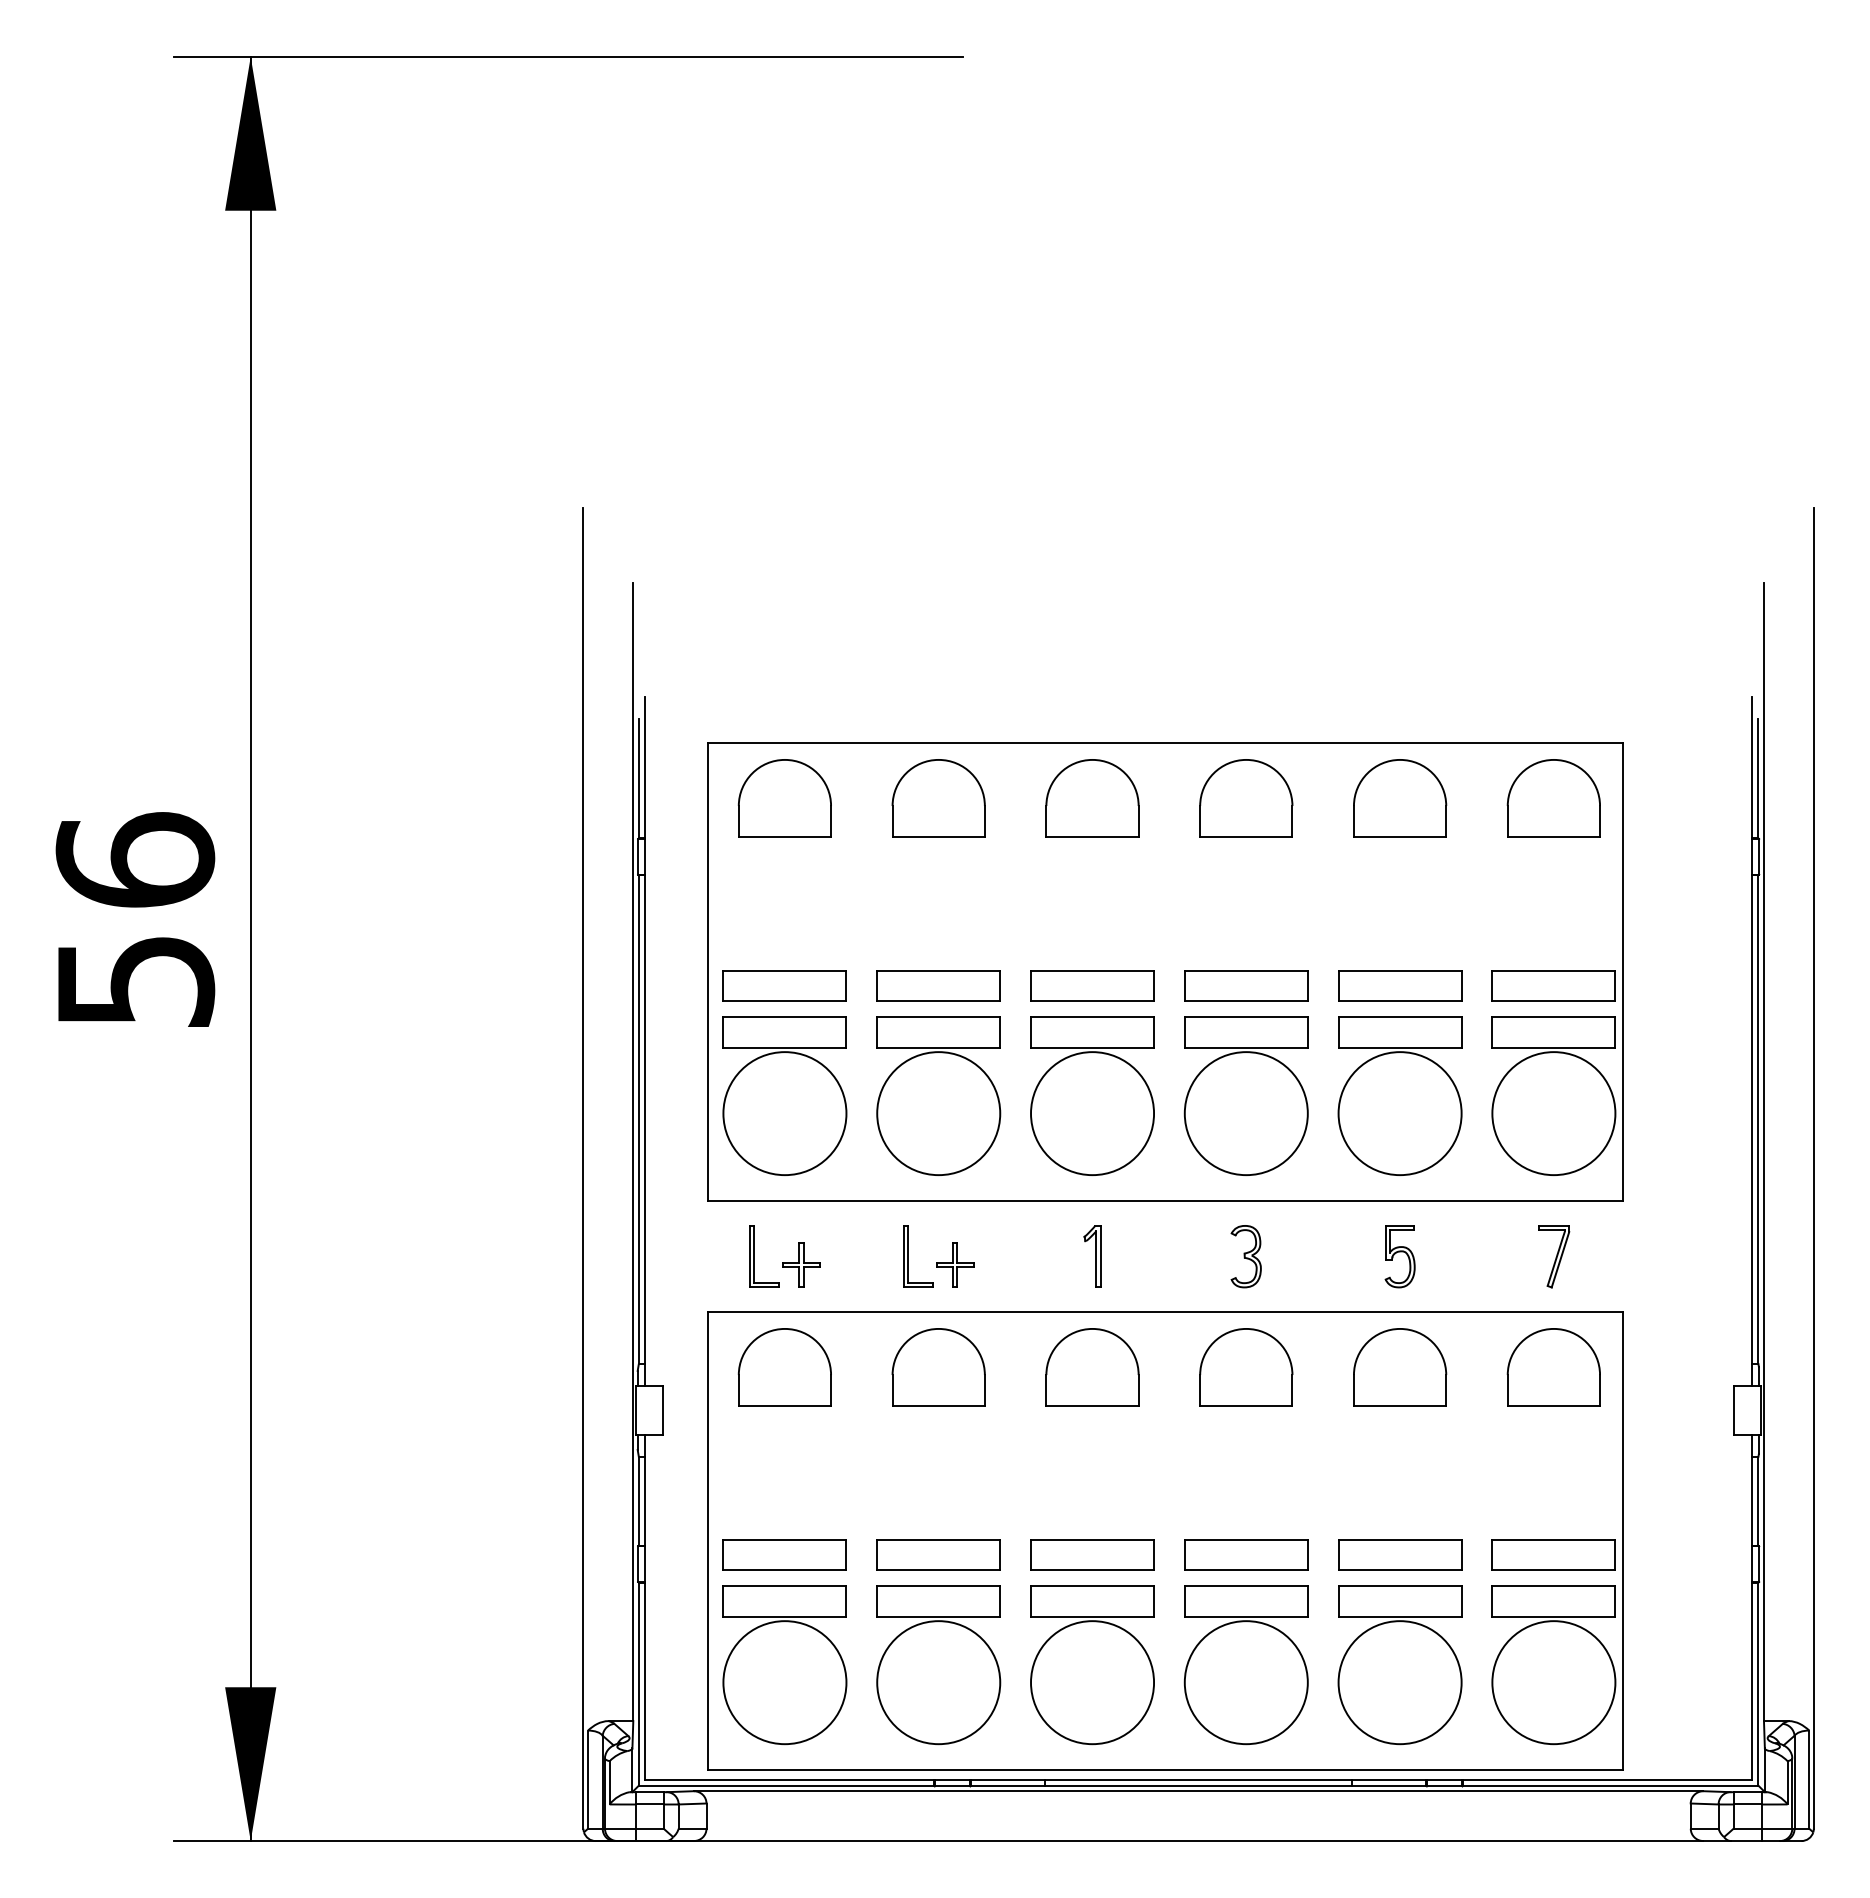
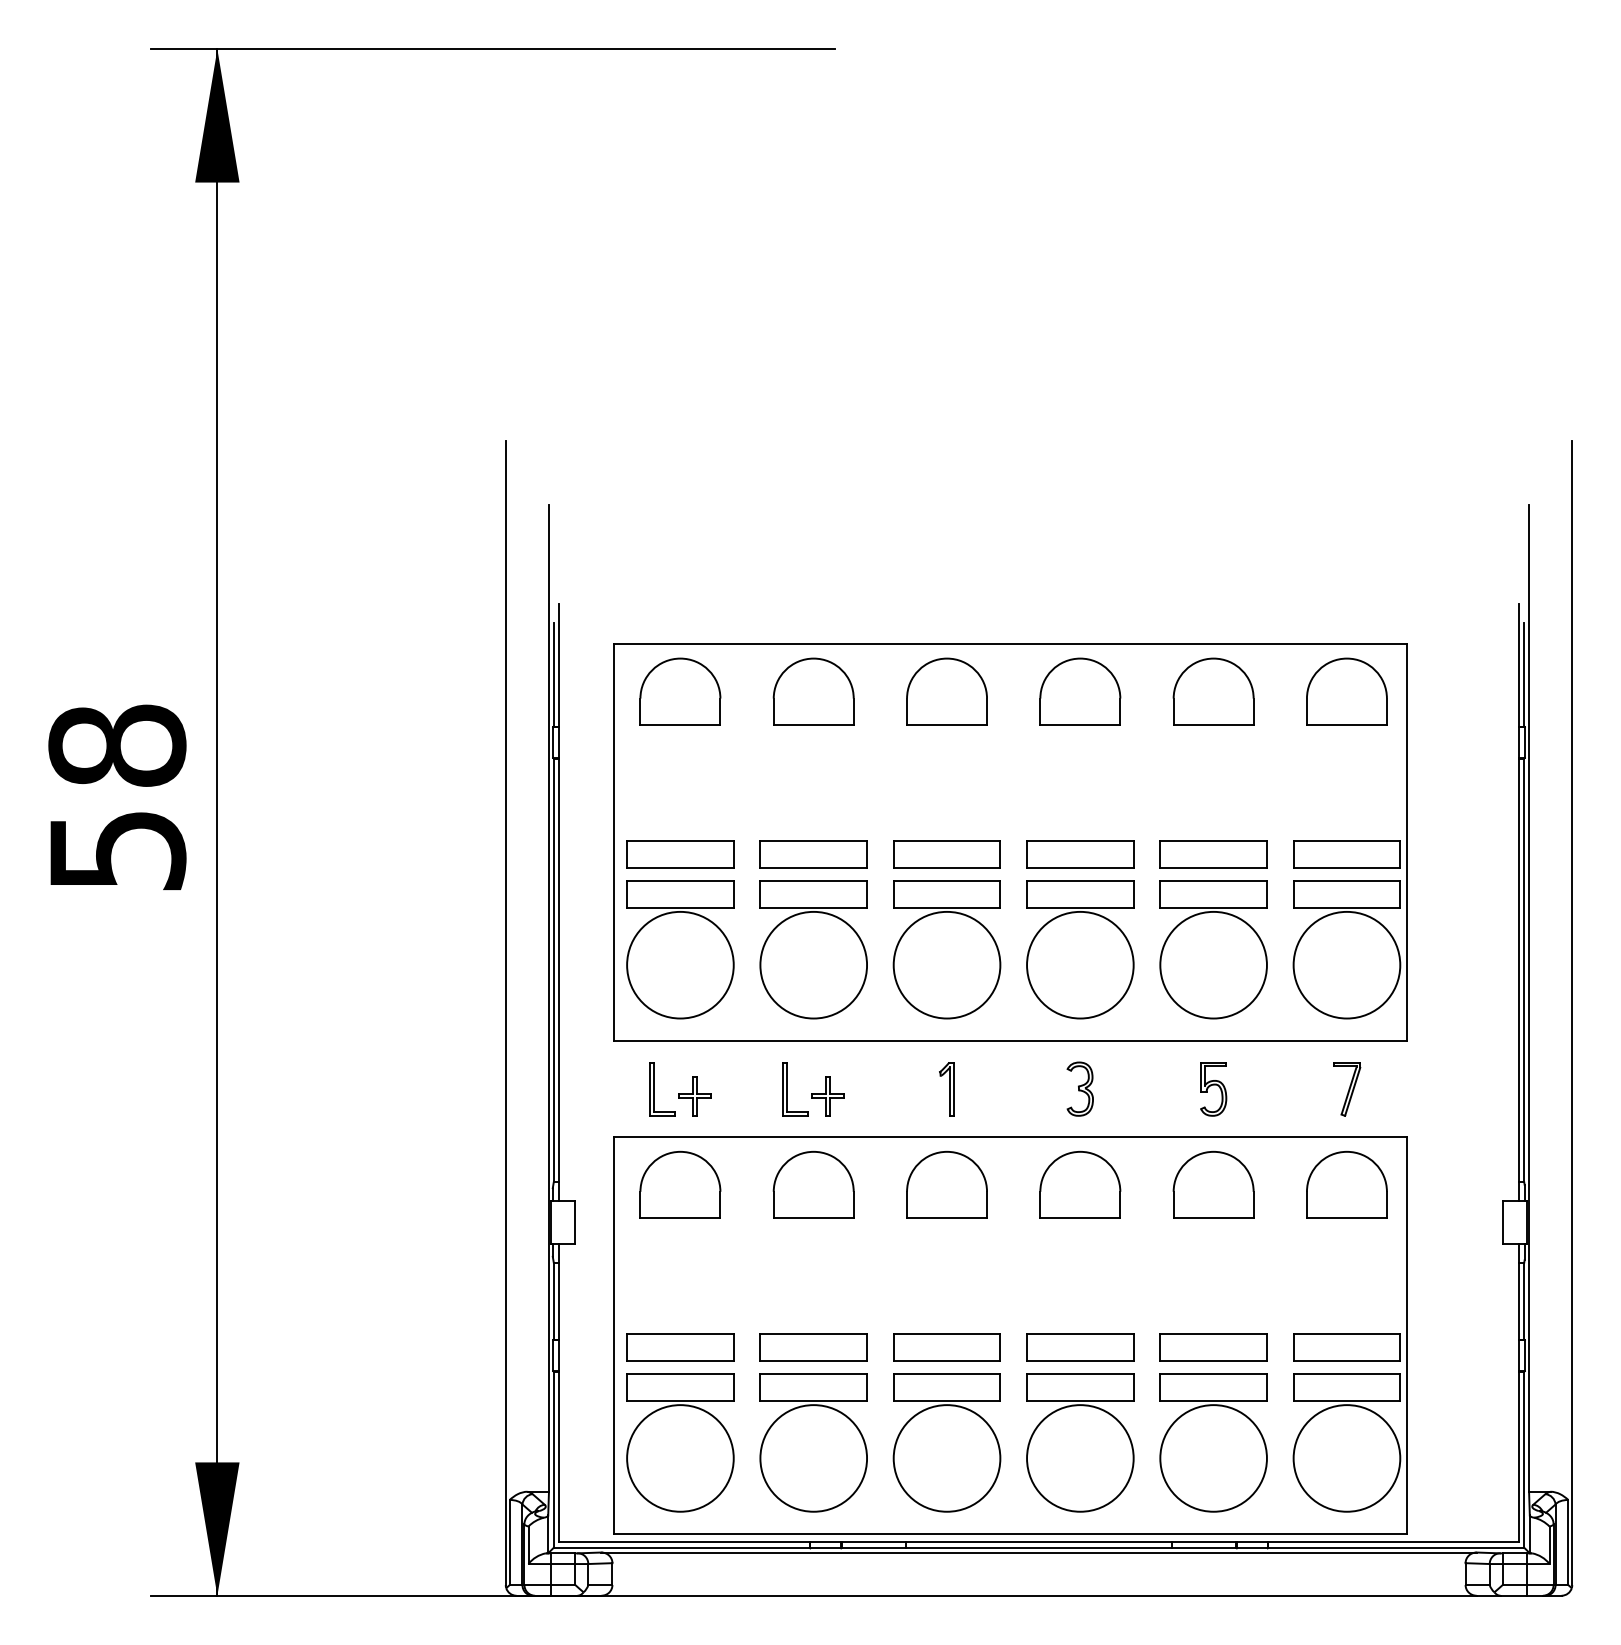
text: (135, 859) -> (117, 744), 56 -> 58

